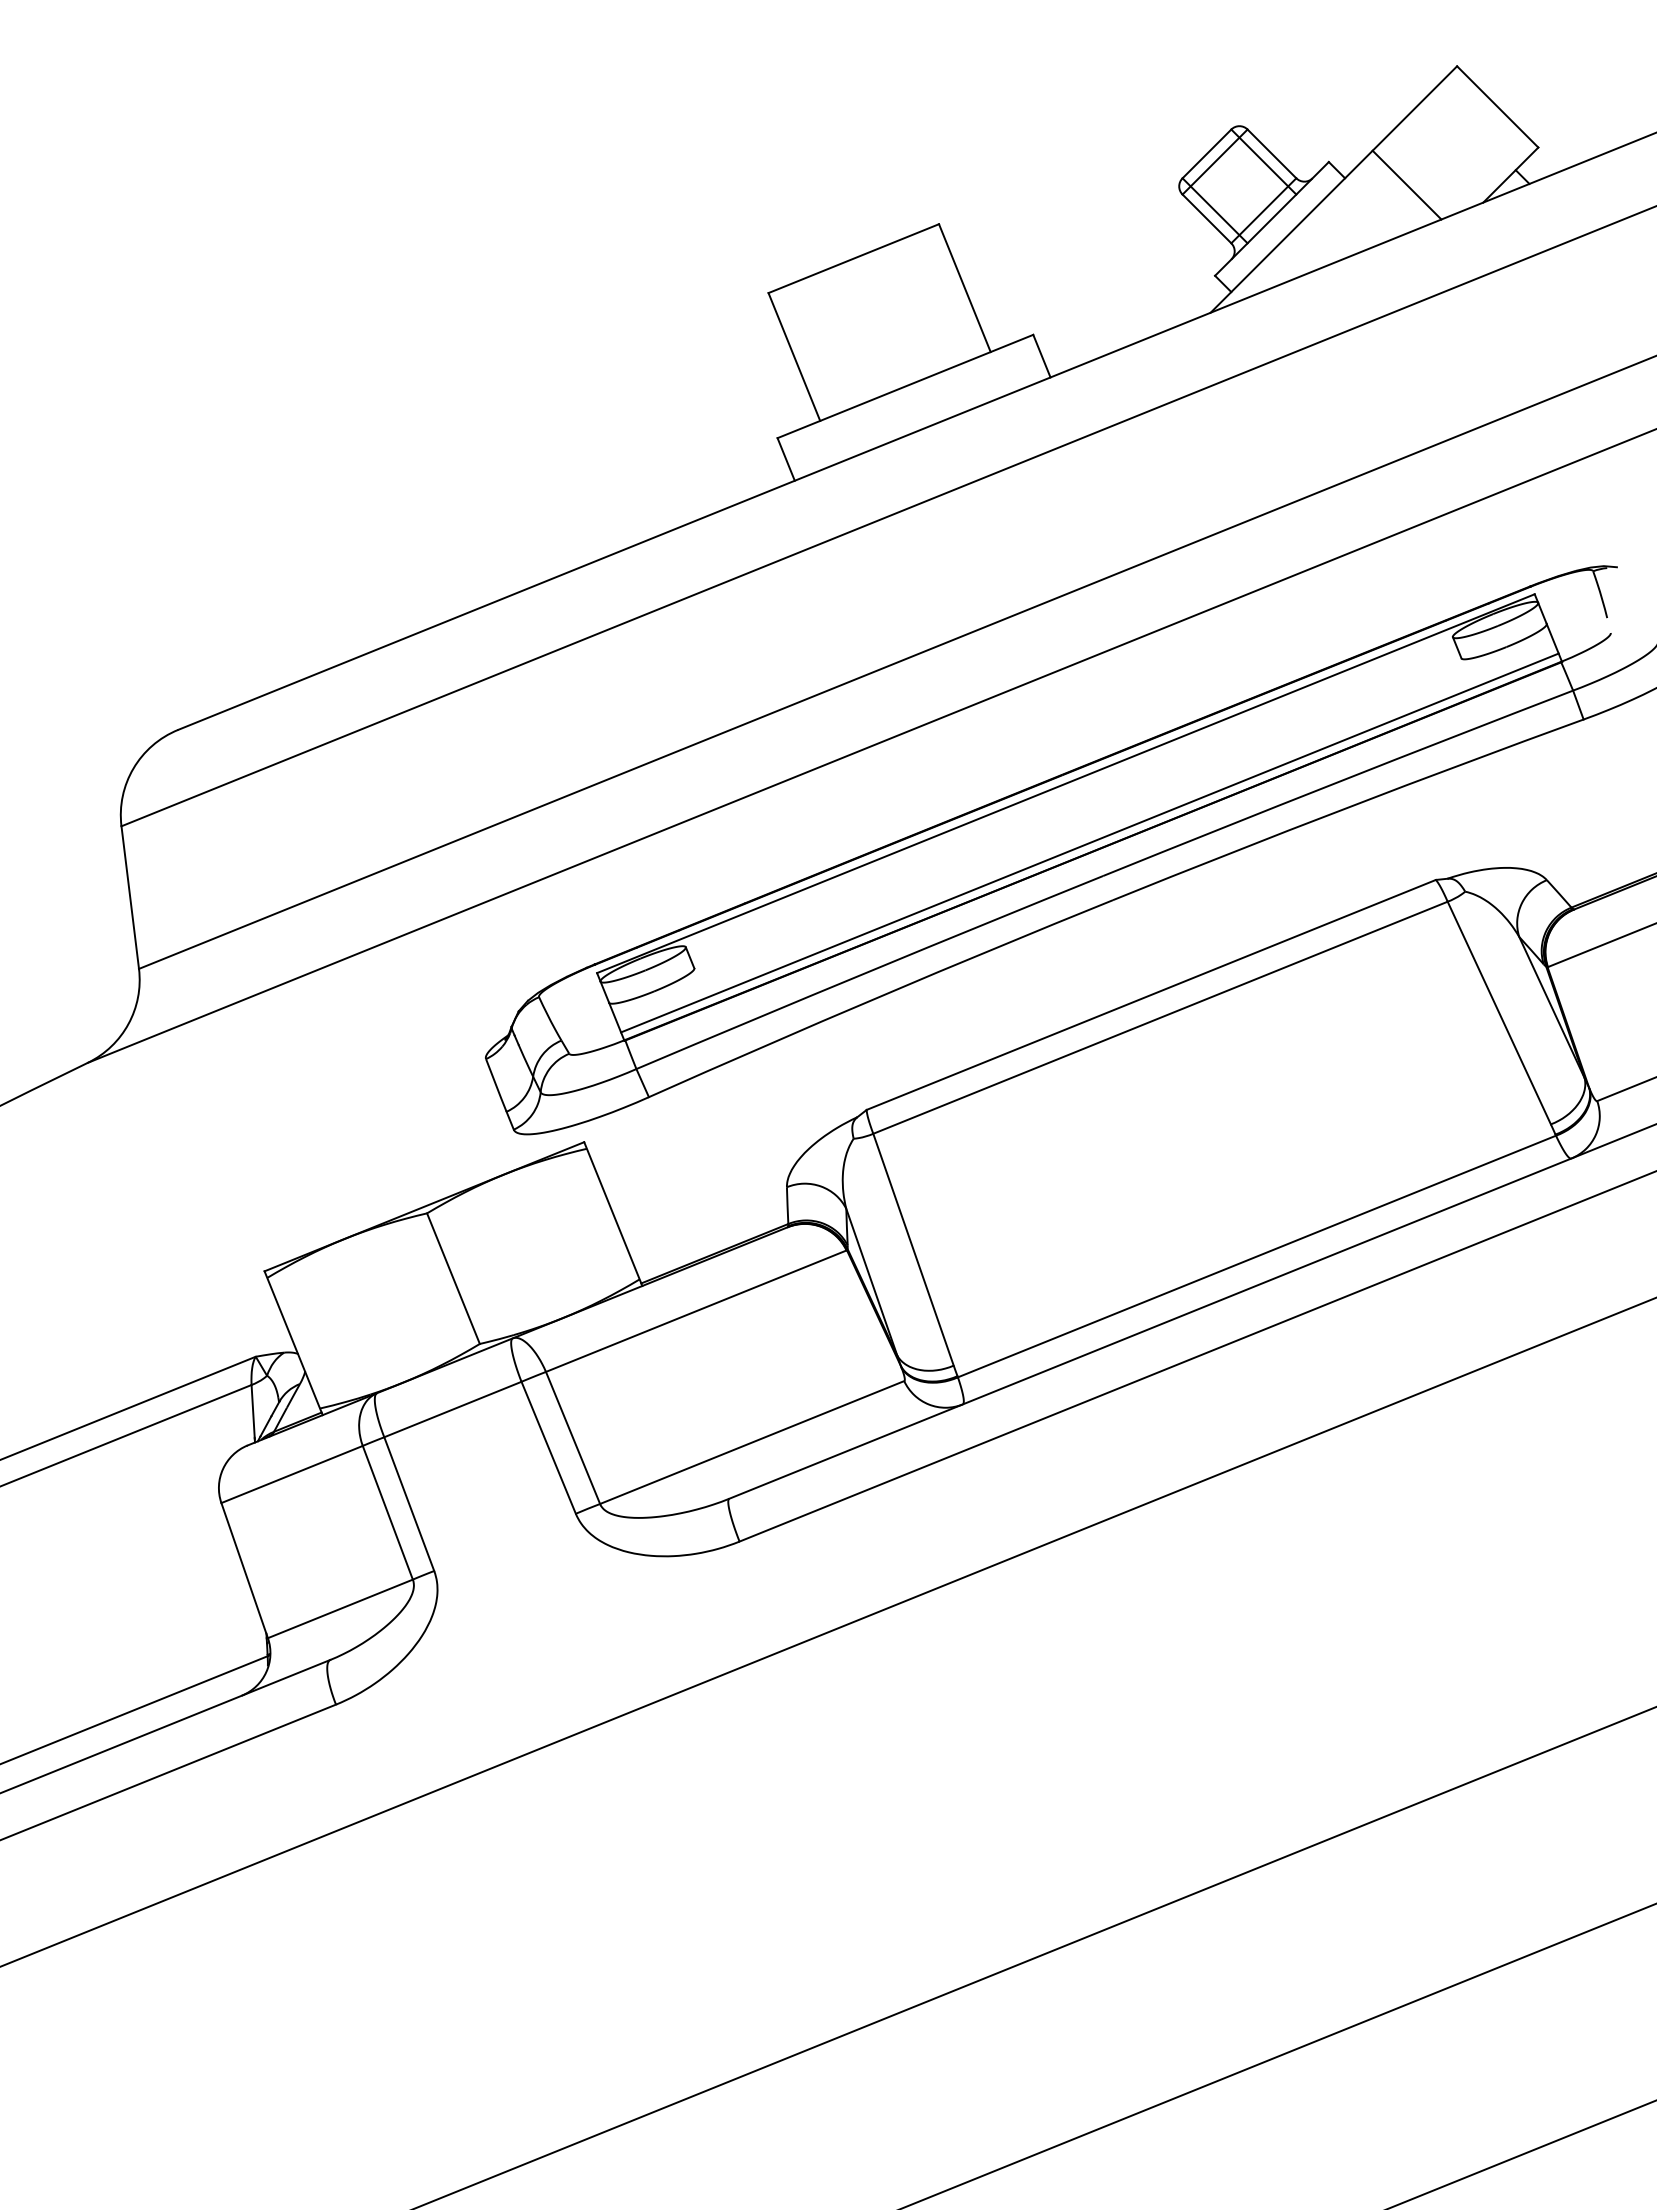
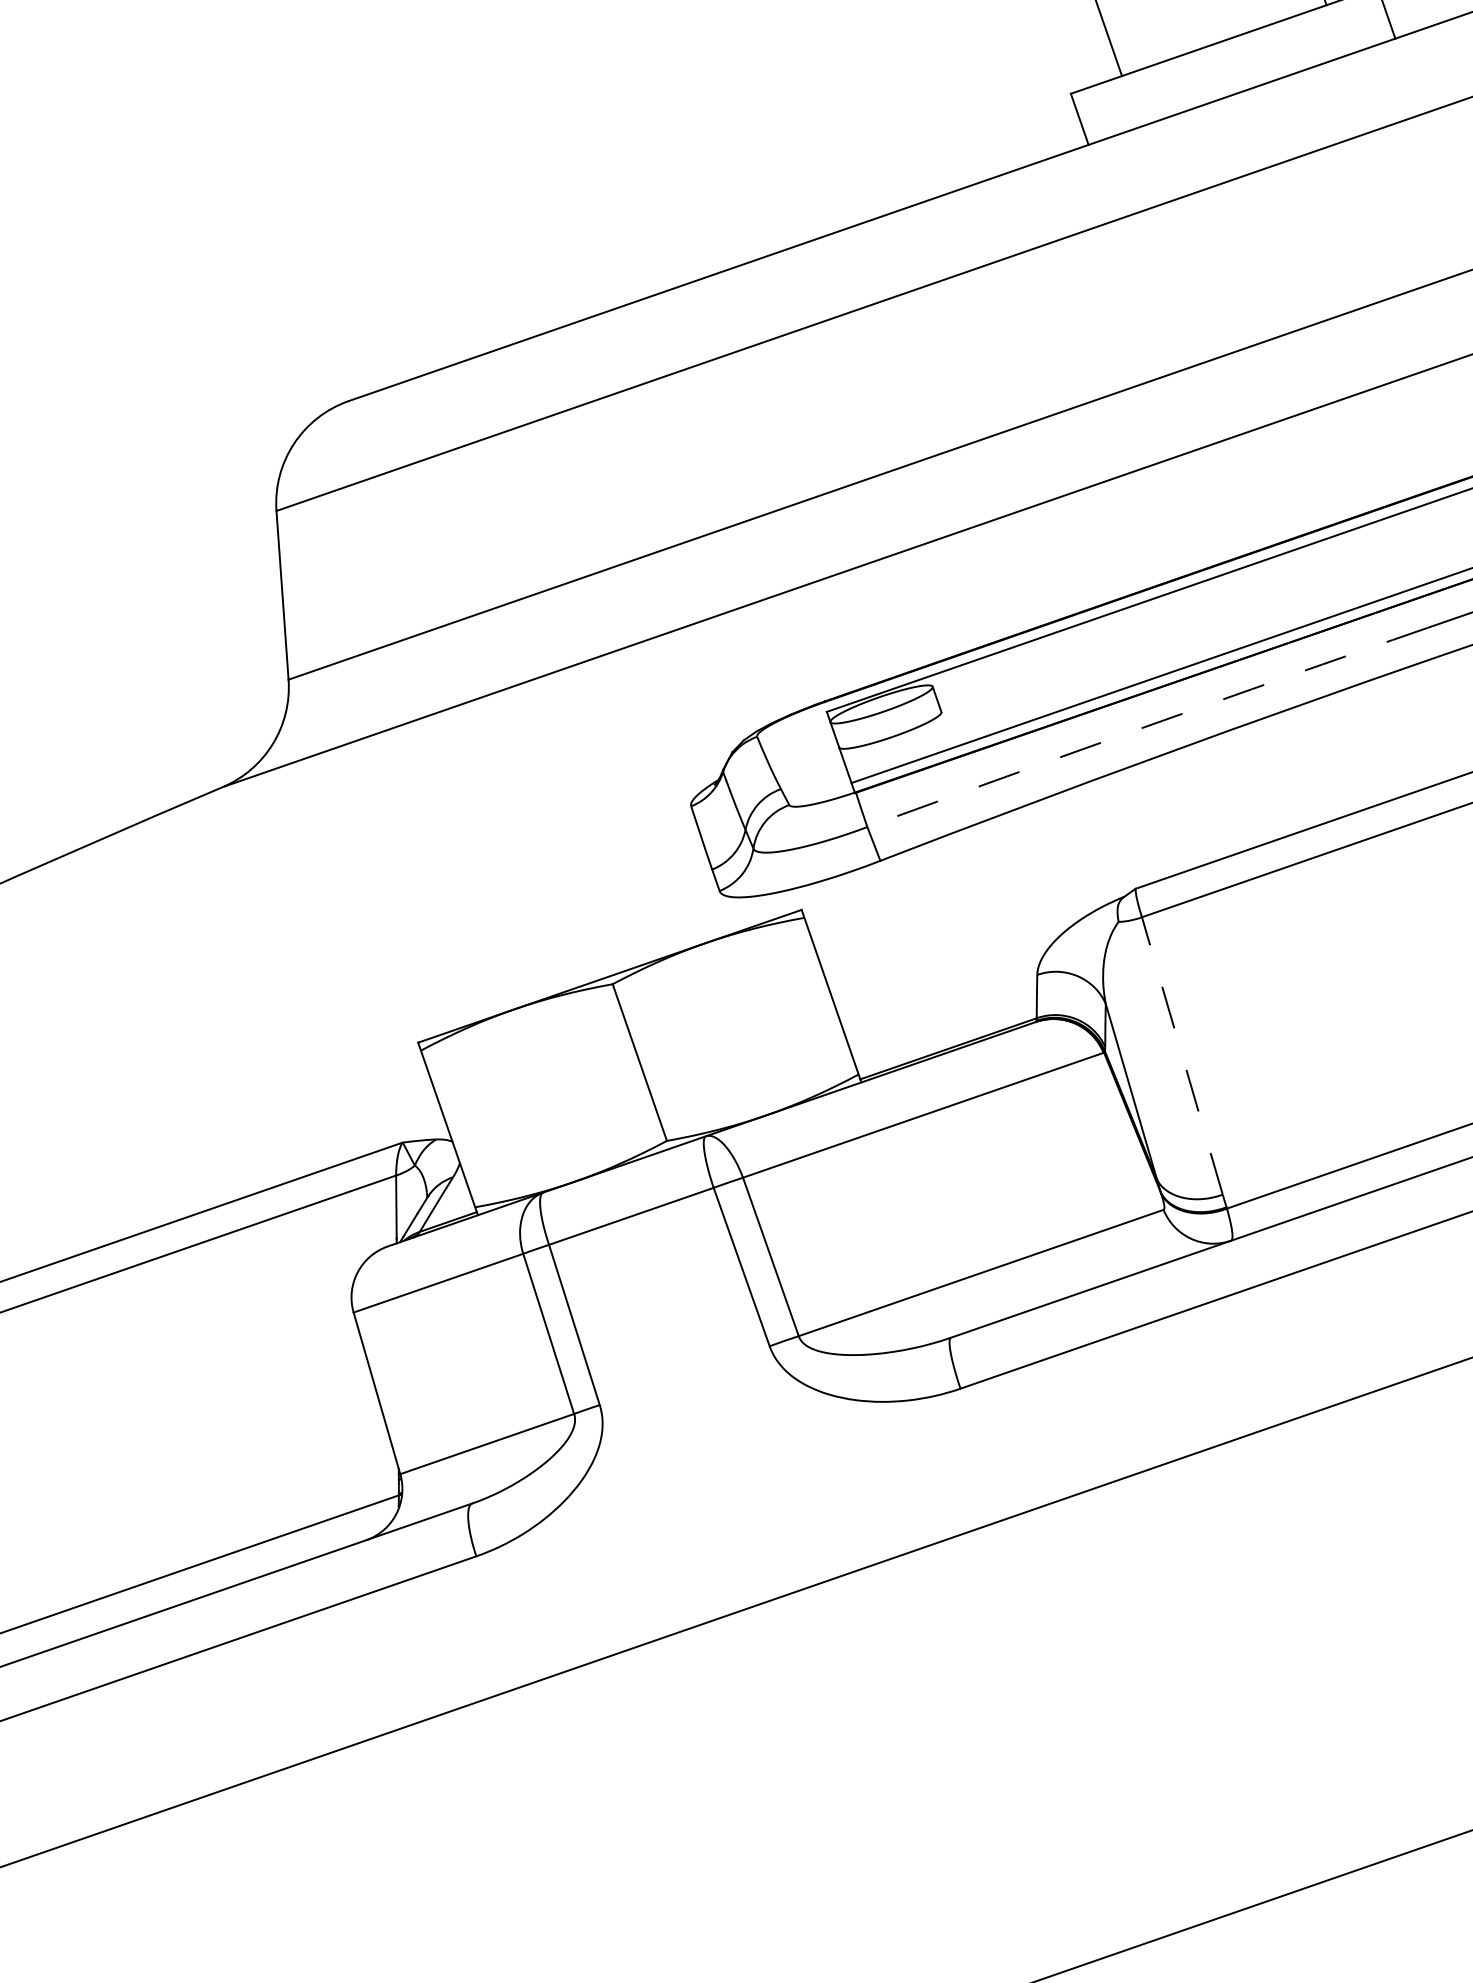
arc: (869, 971) -> (1147, 726), solid -> dashed
line: (913, 1249) -> (1182, 1055), solid -> dashed

